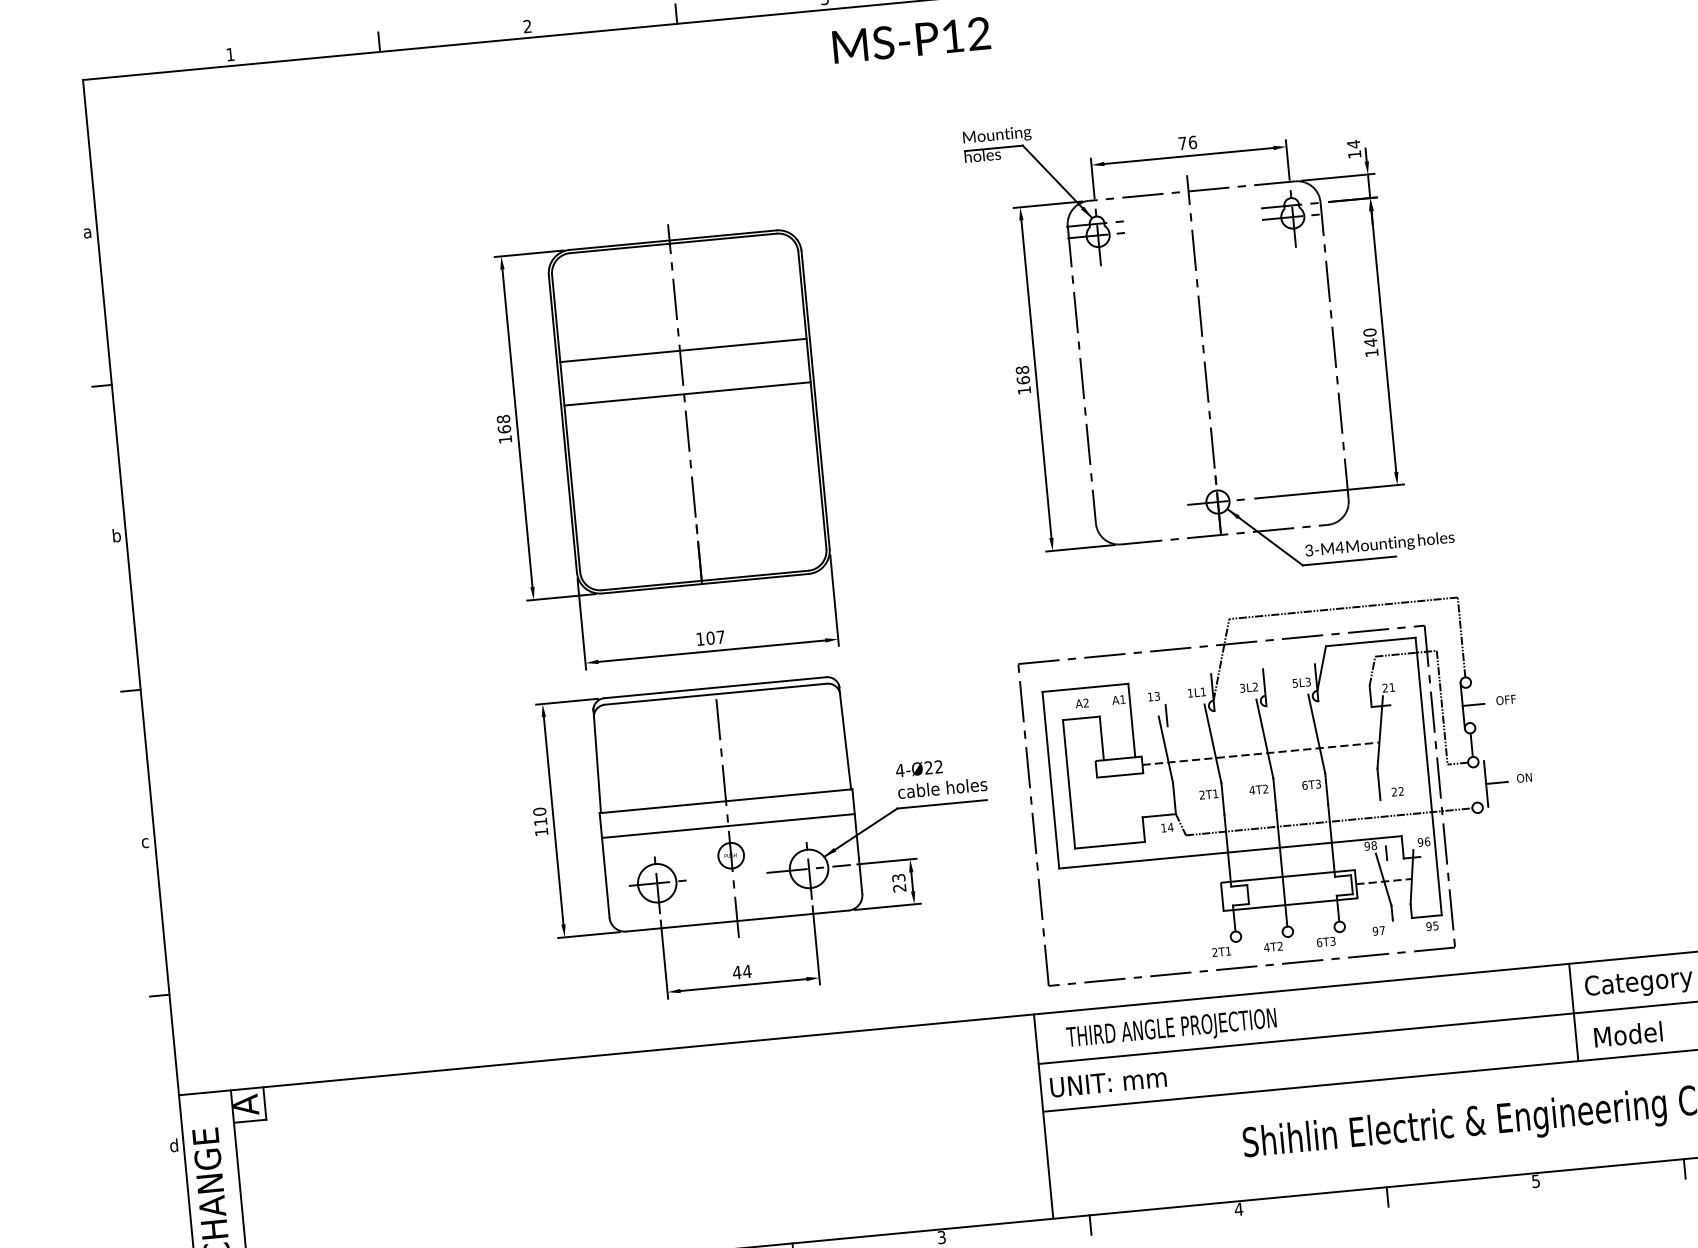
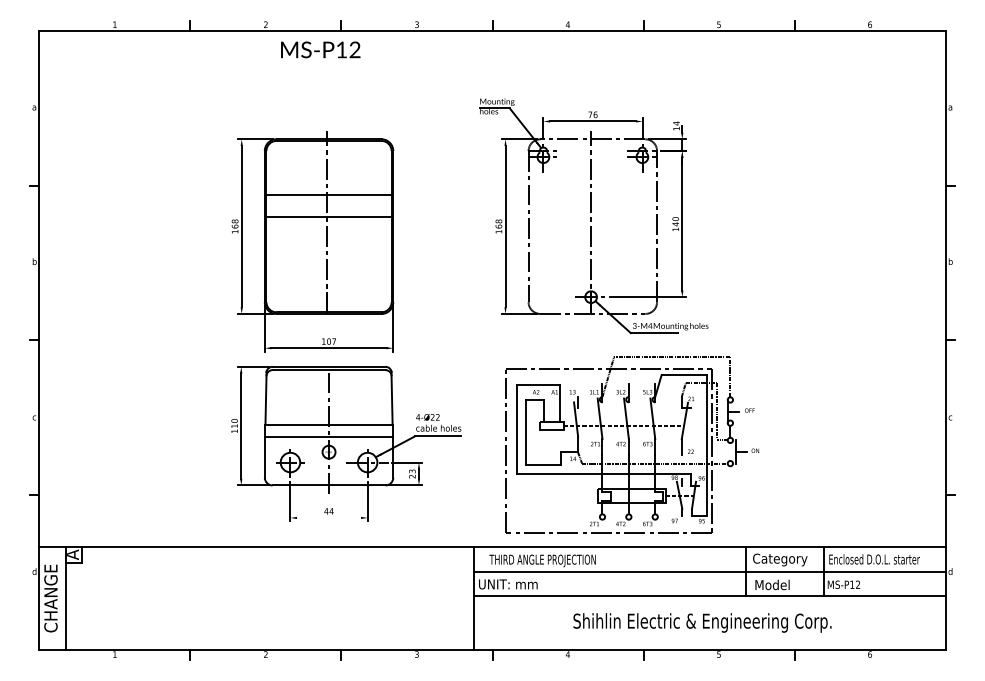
text: (911, 39) -> (320, 49), moved
part: (1281, 788) -> (632, 444), moved
line: (744, 984) -> (329, 517), removed

